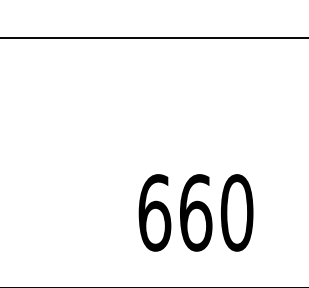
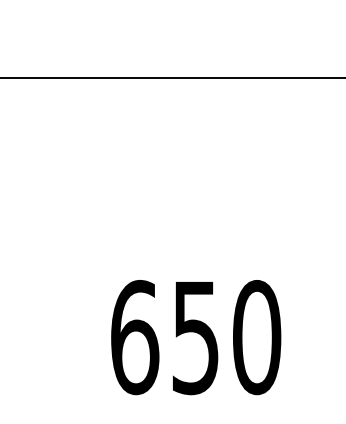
text: (196, 212) -> (196, 336), 660 -> 650

